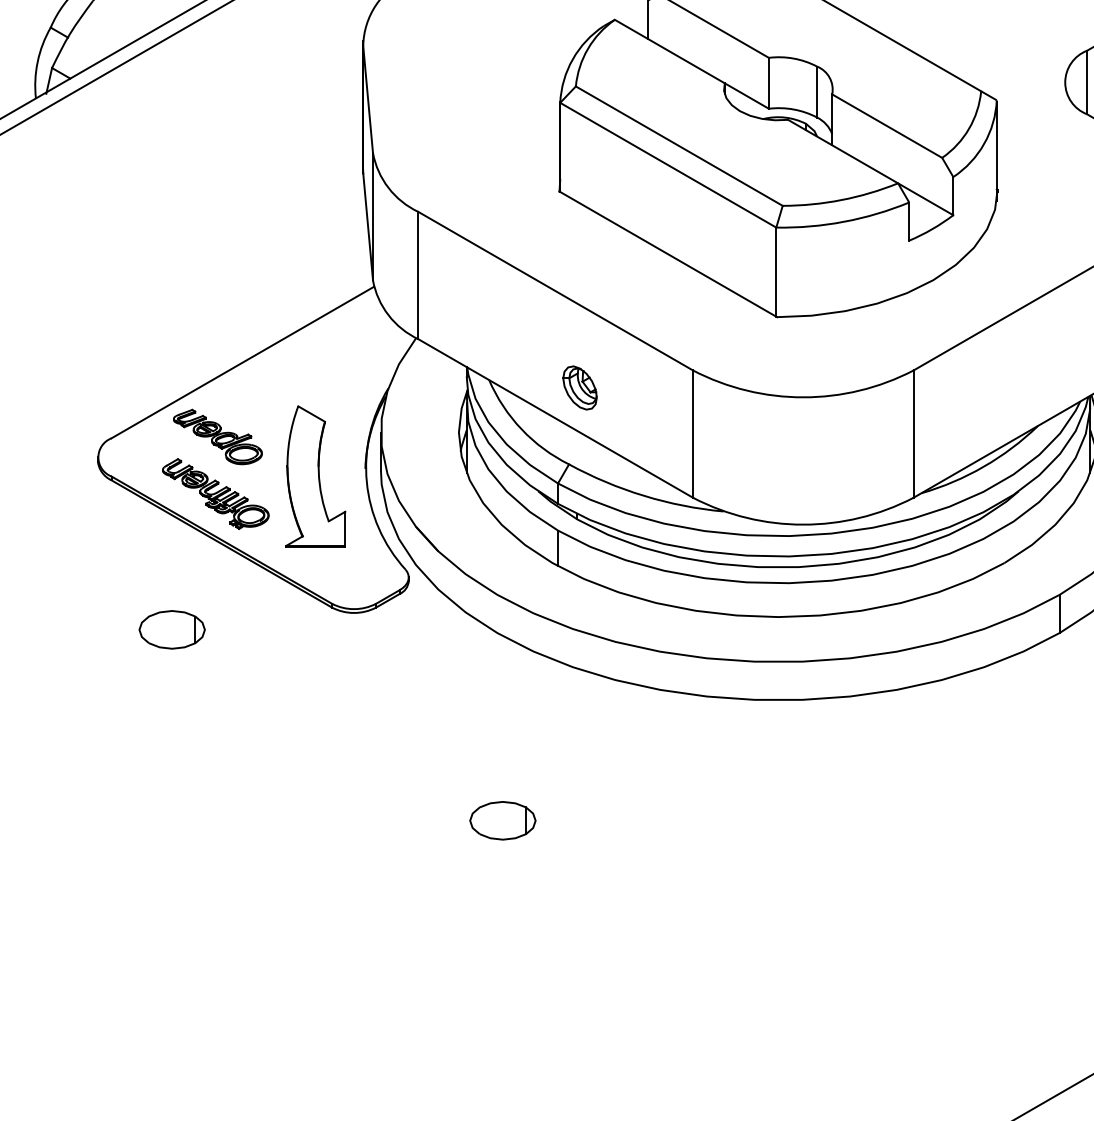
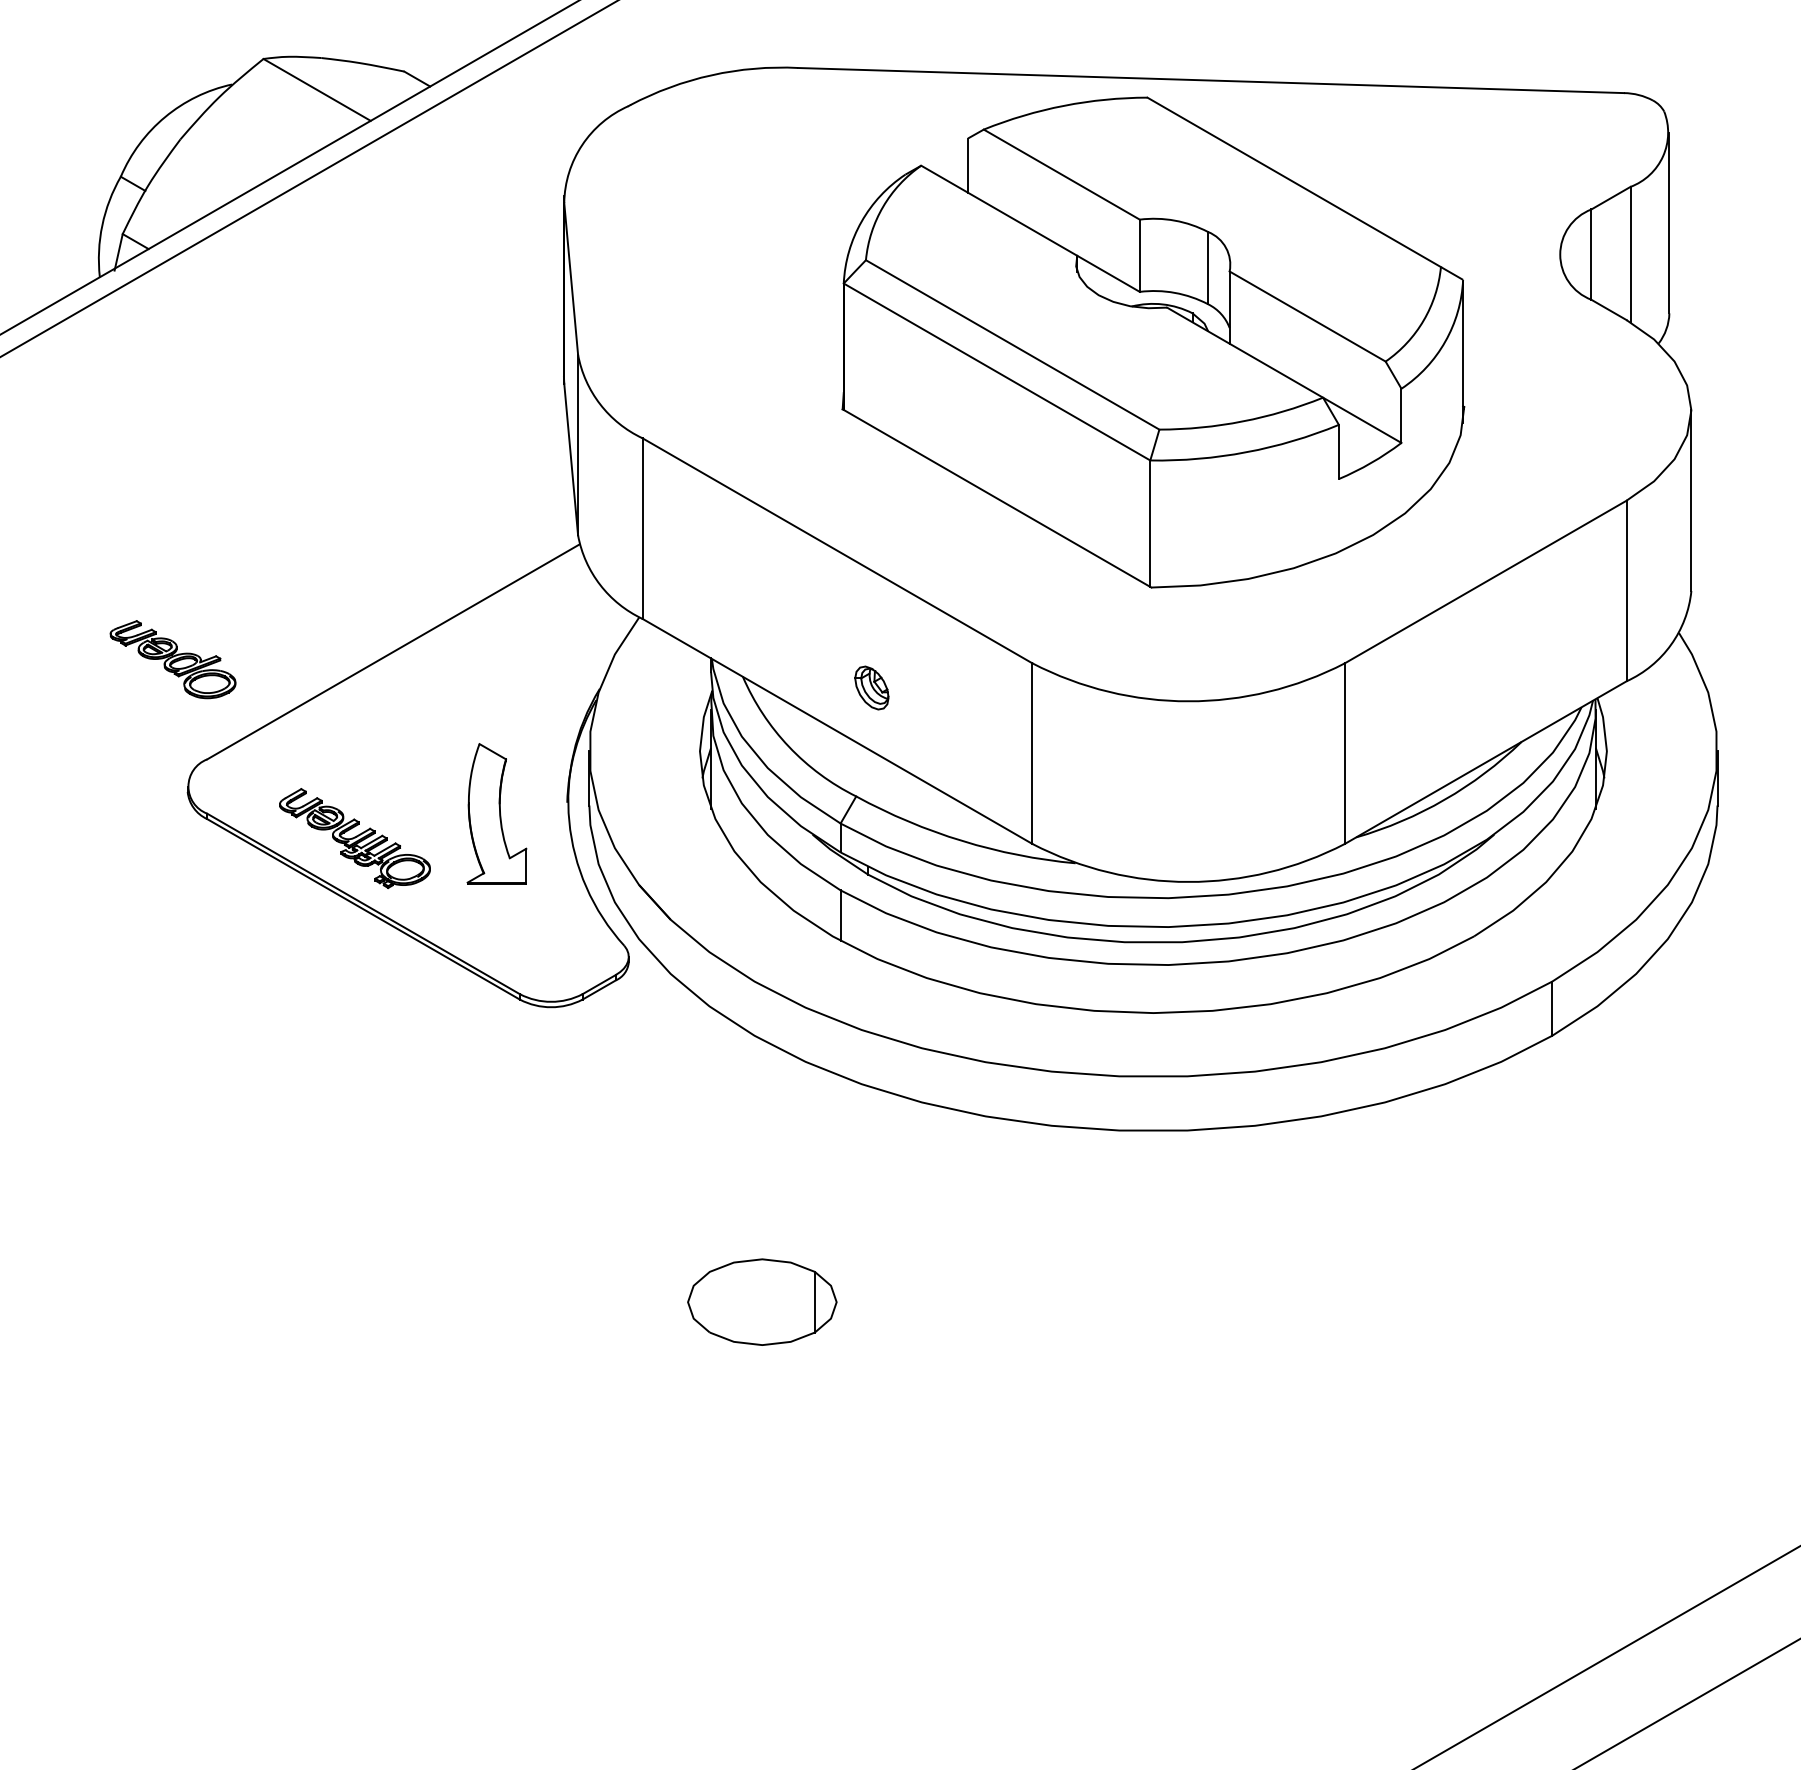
part: (579, 387) -> (871, 687), size x0.7
part: (217, 436) -> (172, 659), moved
part: (315, 476) -> (496, 813), size x0.7
part: (171, 629) -> (292, 1030), removed
part: (502, 820) -> (762, 1301), size x1.6

